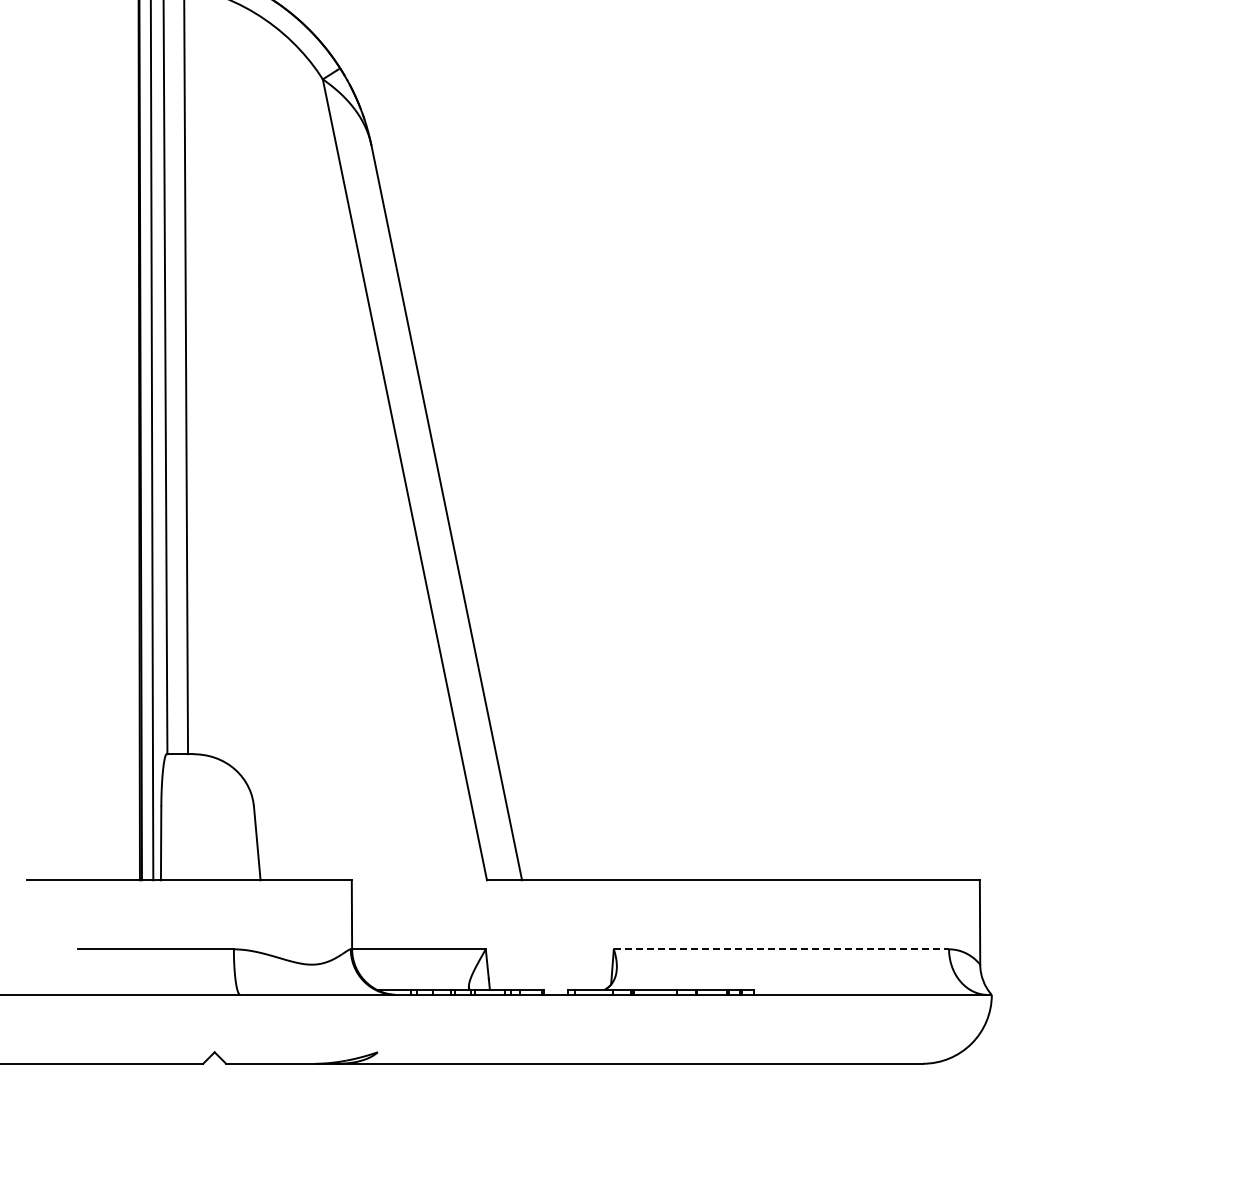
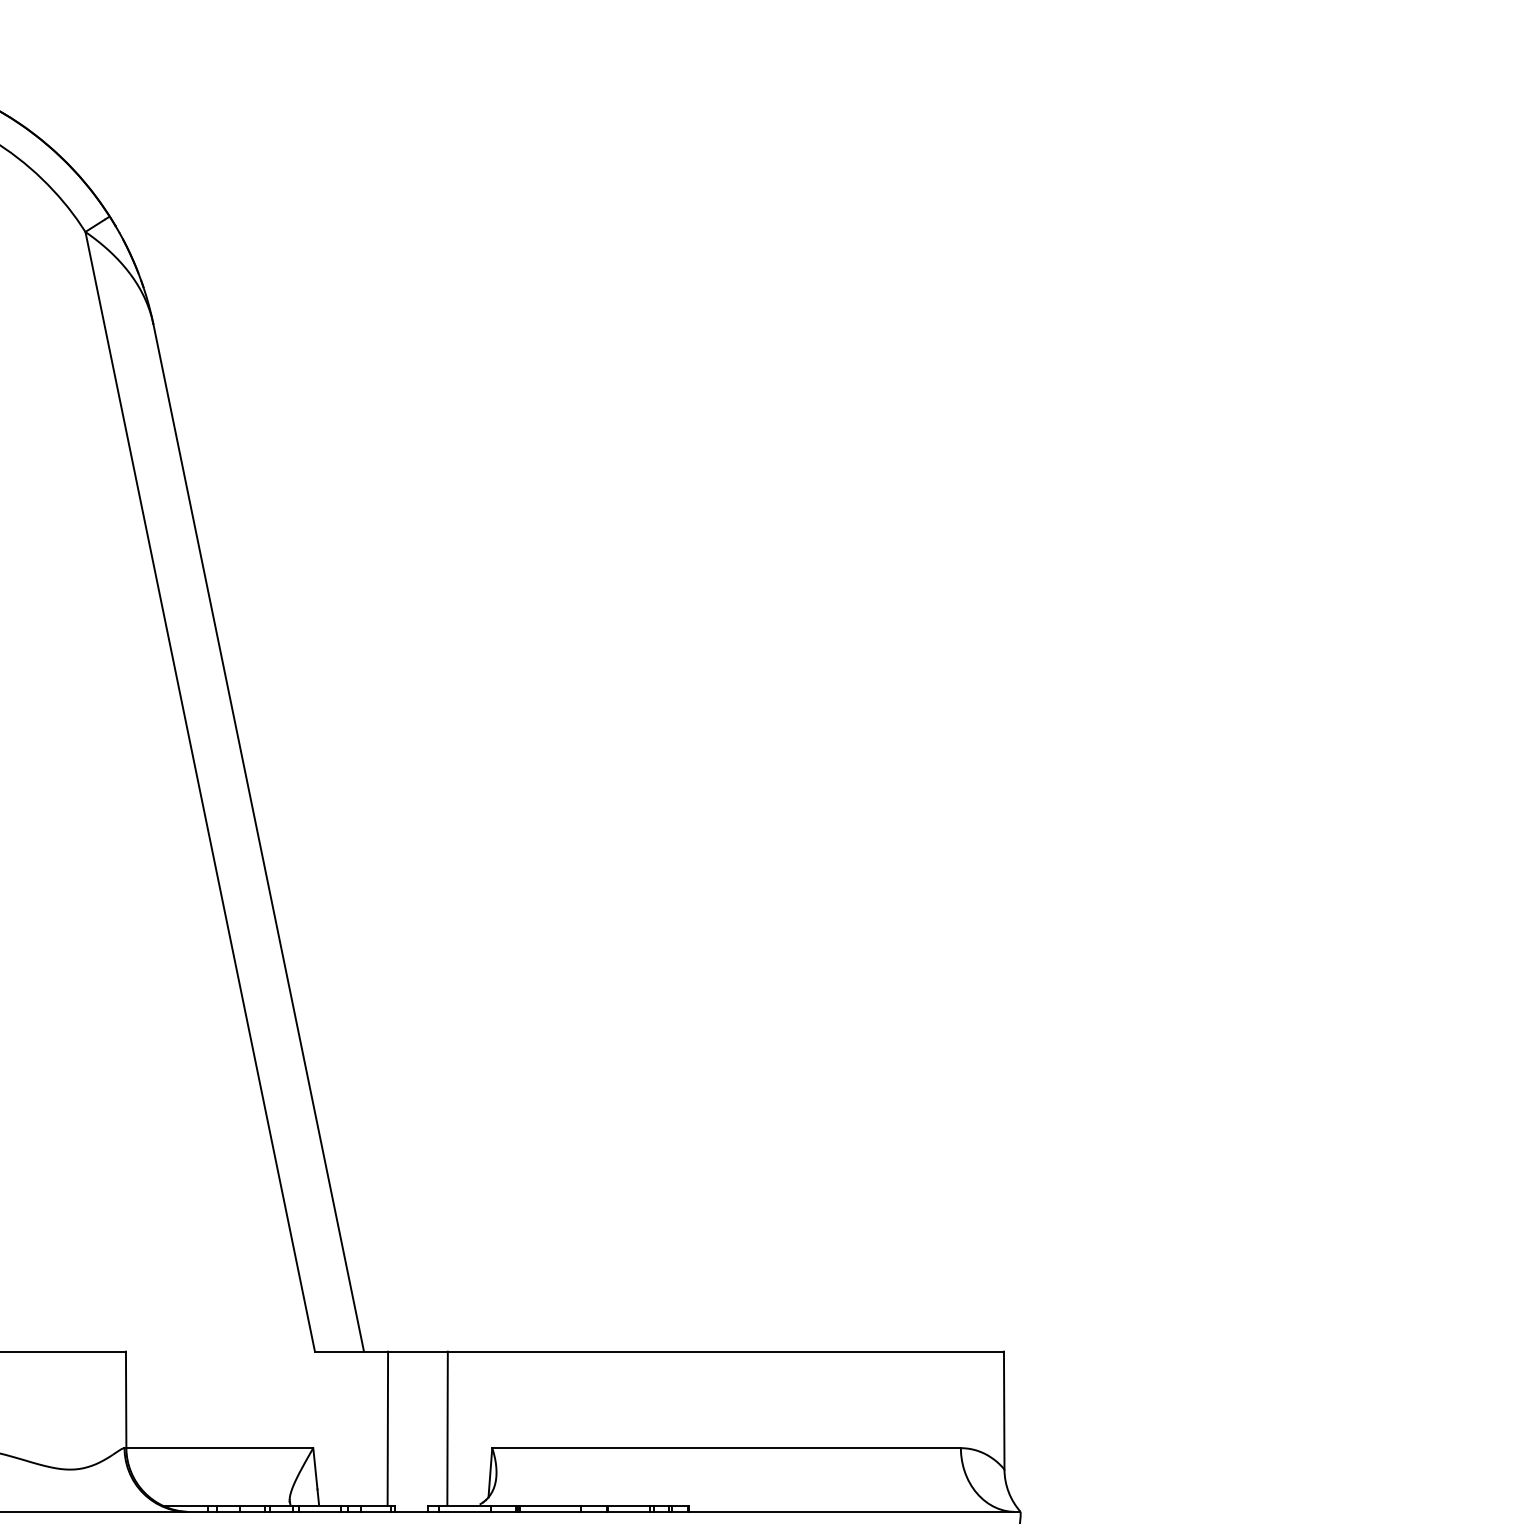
line: (538, 935) -> (386, 1428), added
line: (581, 935) -> (447, 1428), added
line: (781, 949) -> (726, 1448), dashed -> solid

